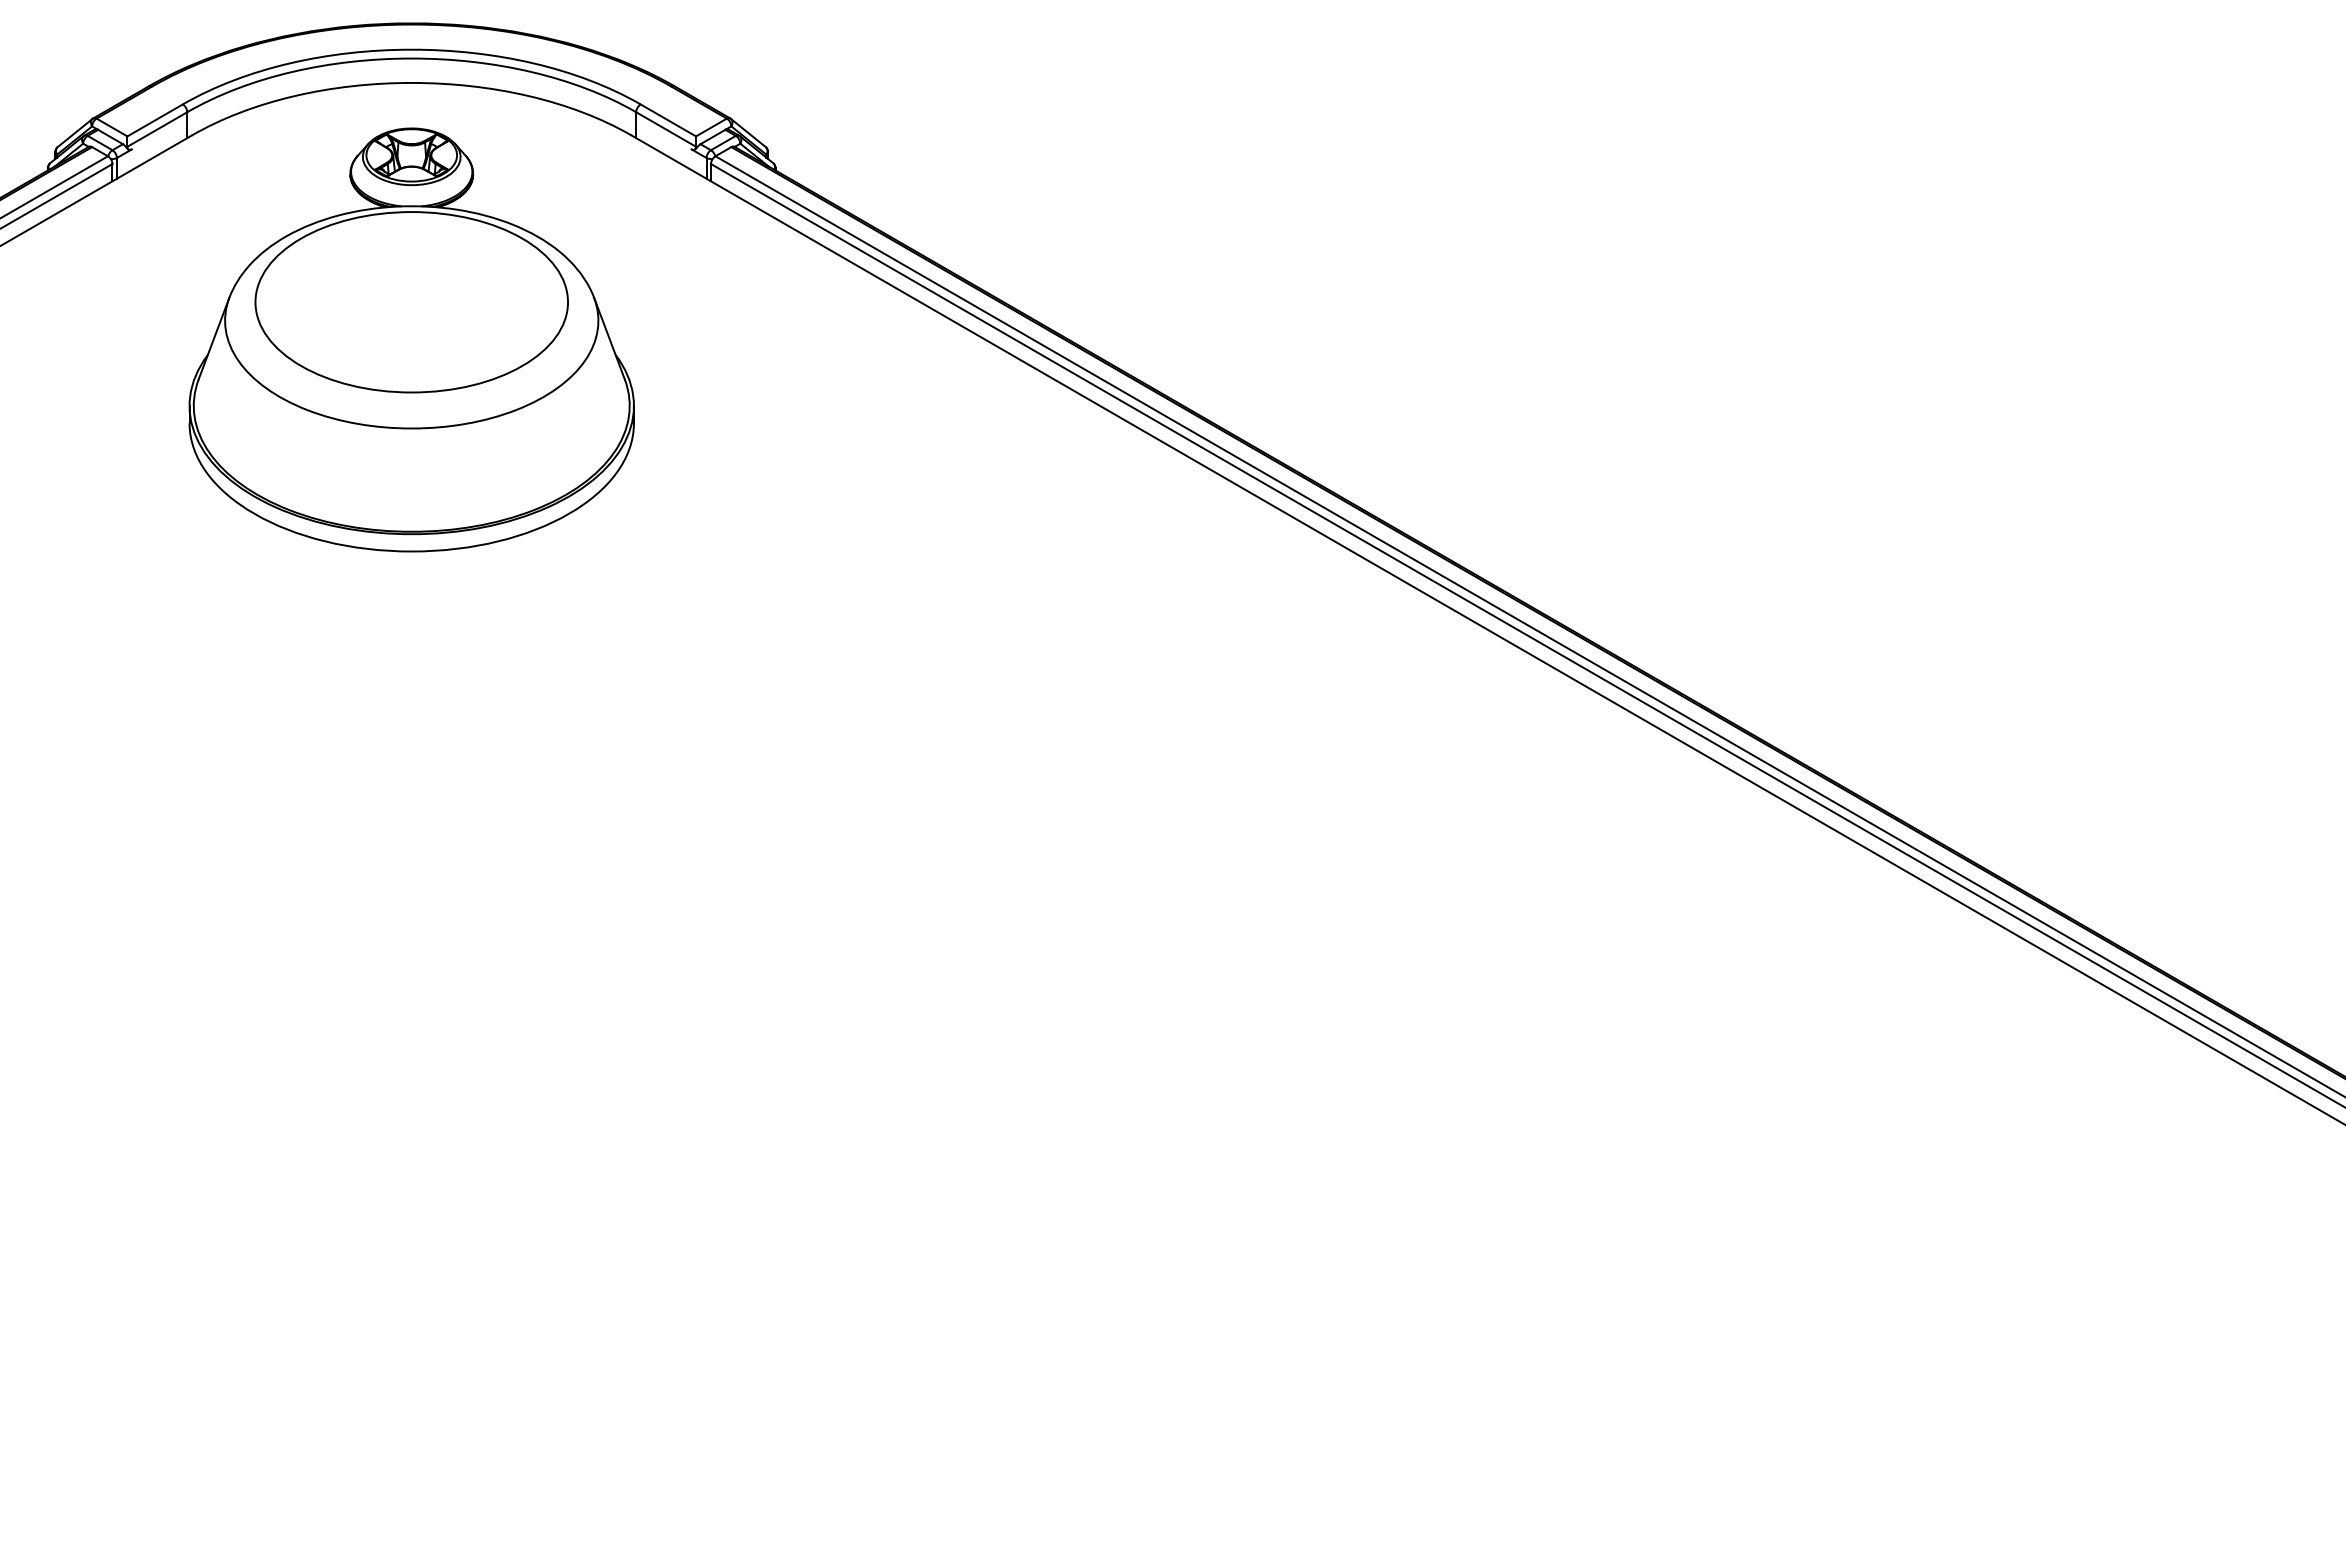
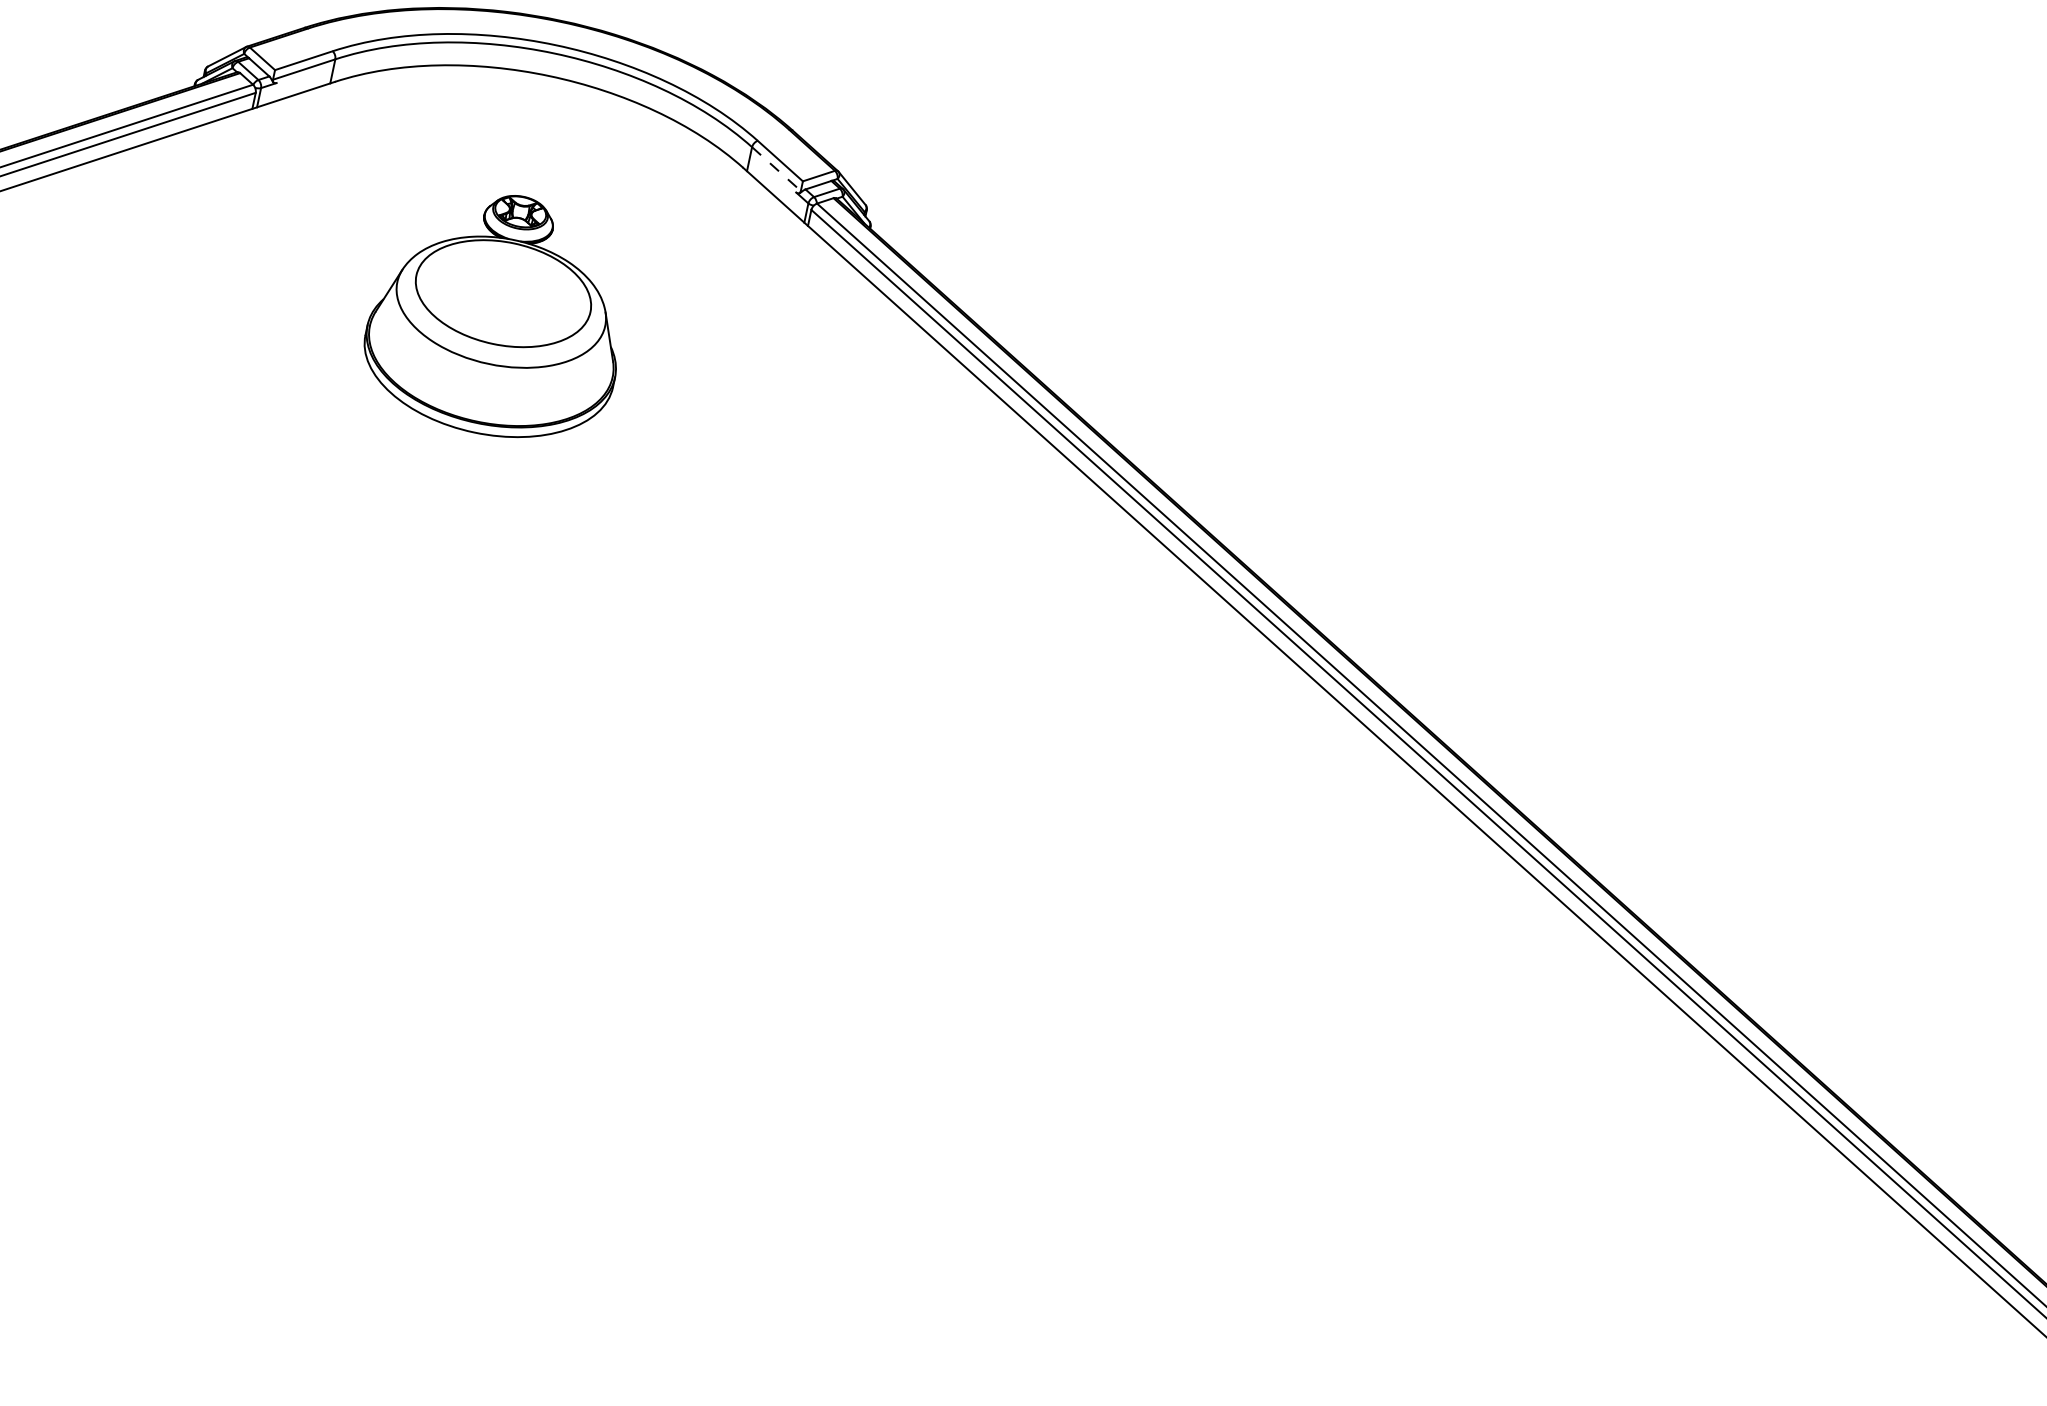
line: (666, 129) -> (776, 169), solid -> dashed
part: (411, 339) -> (499, 314), size x0.6

